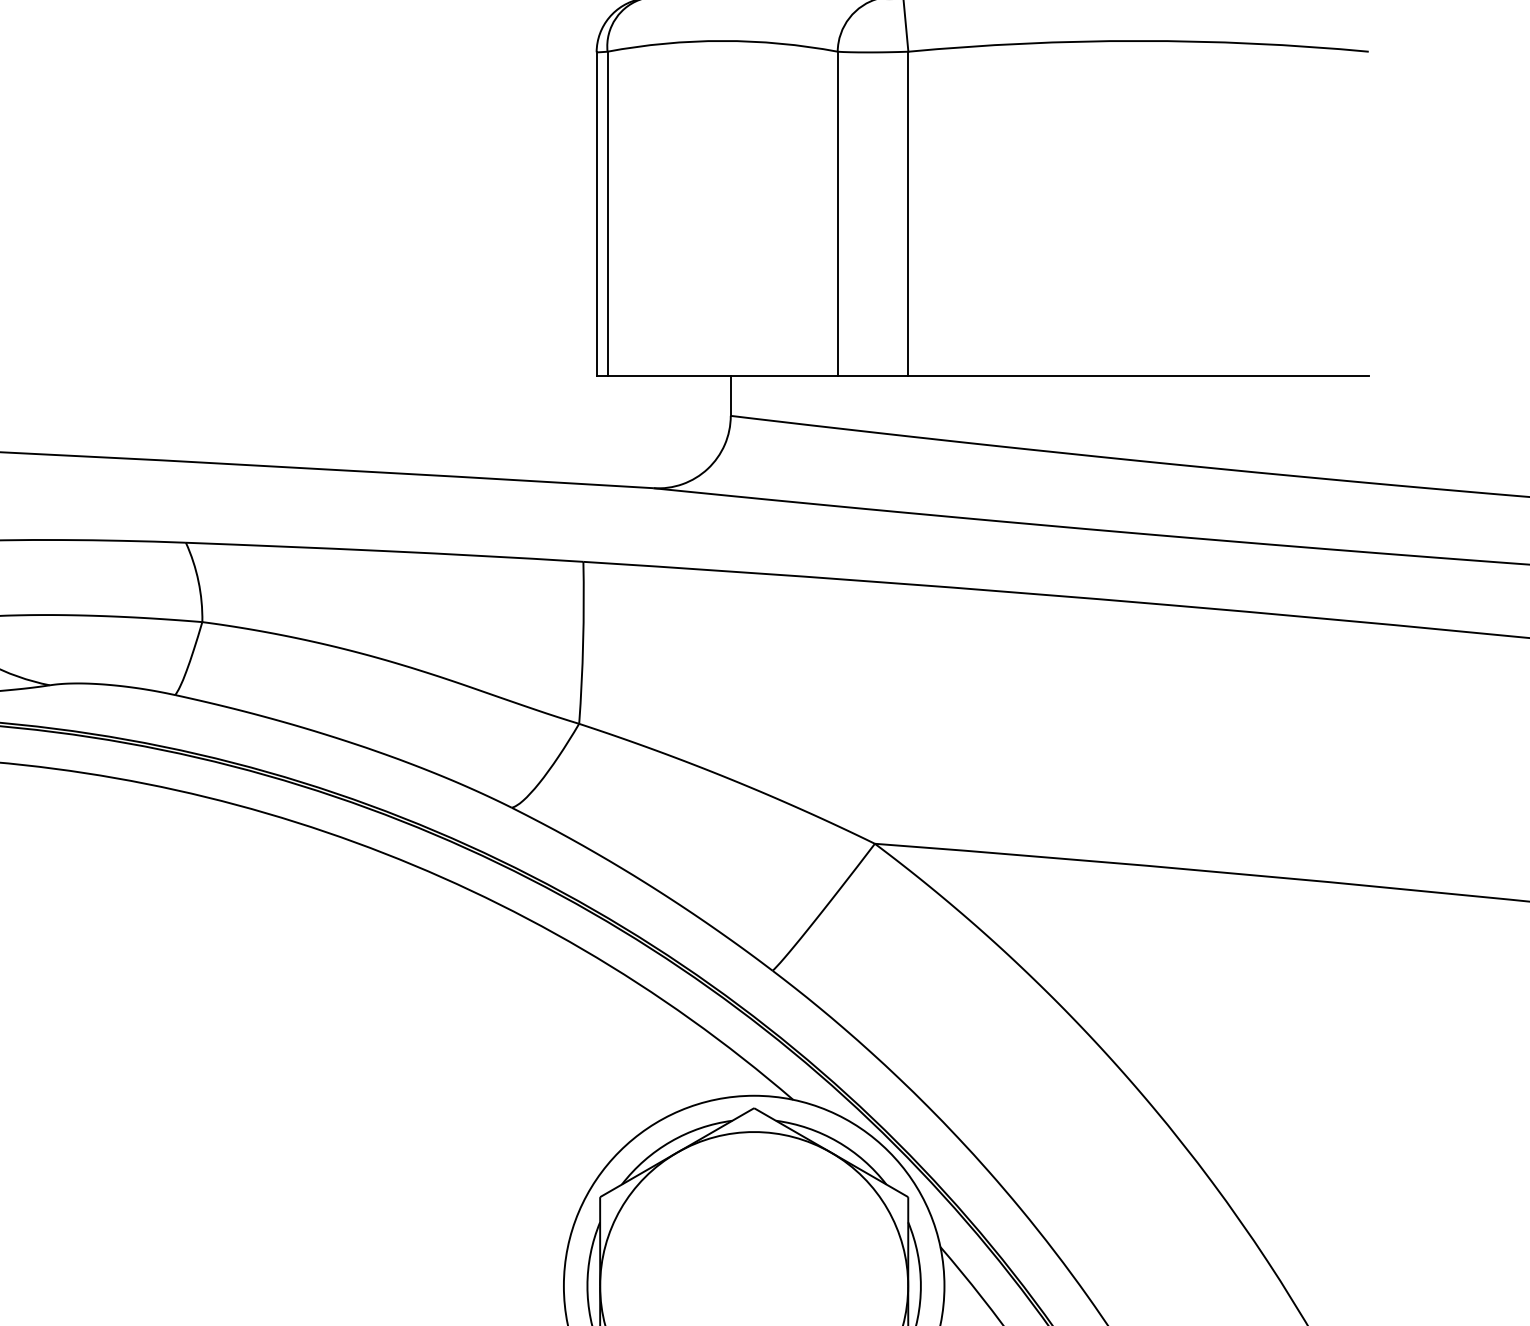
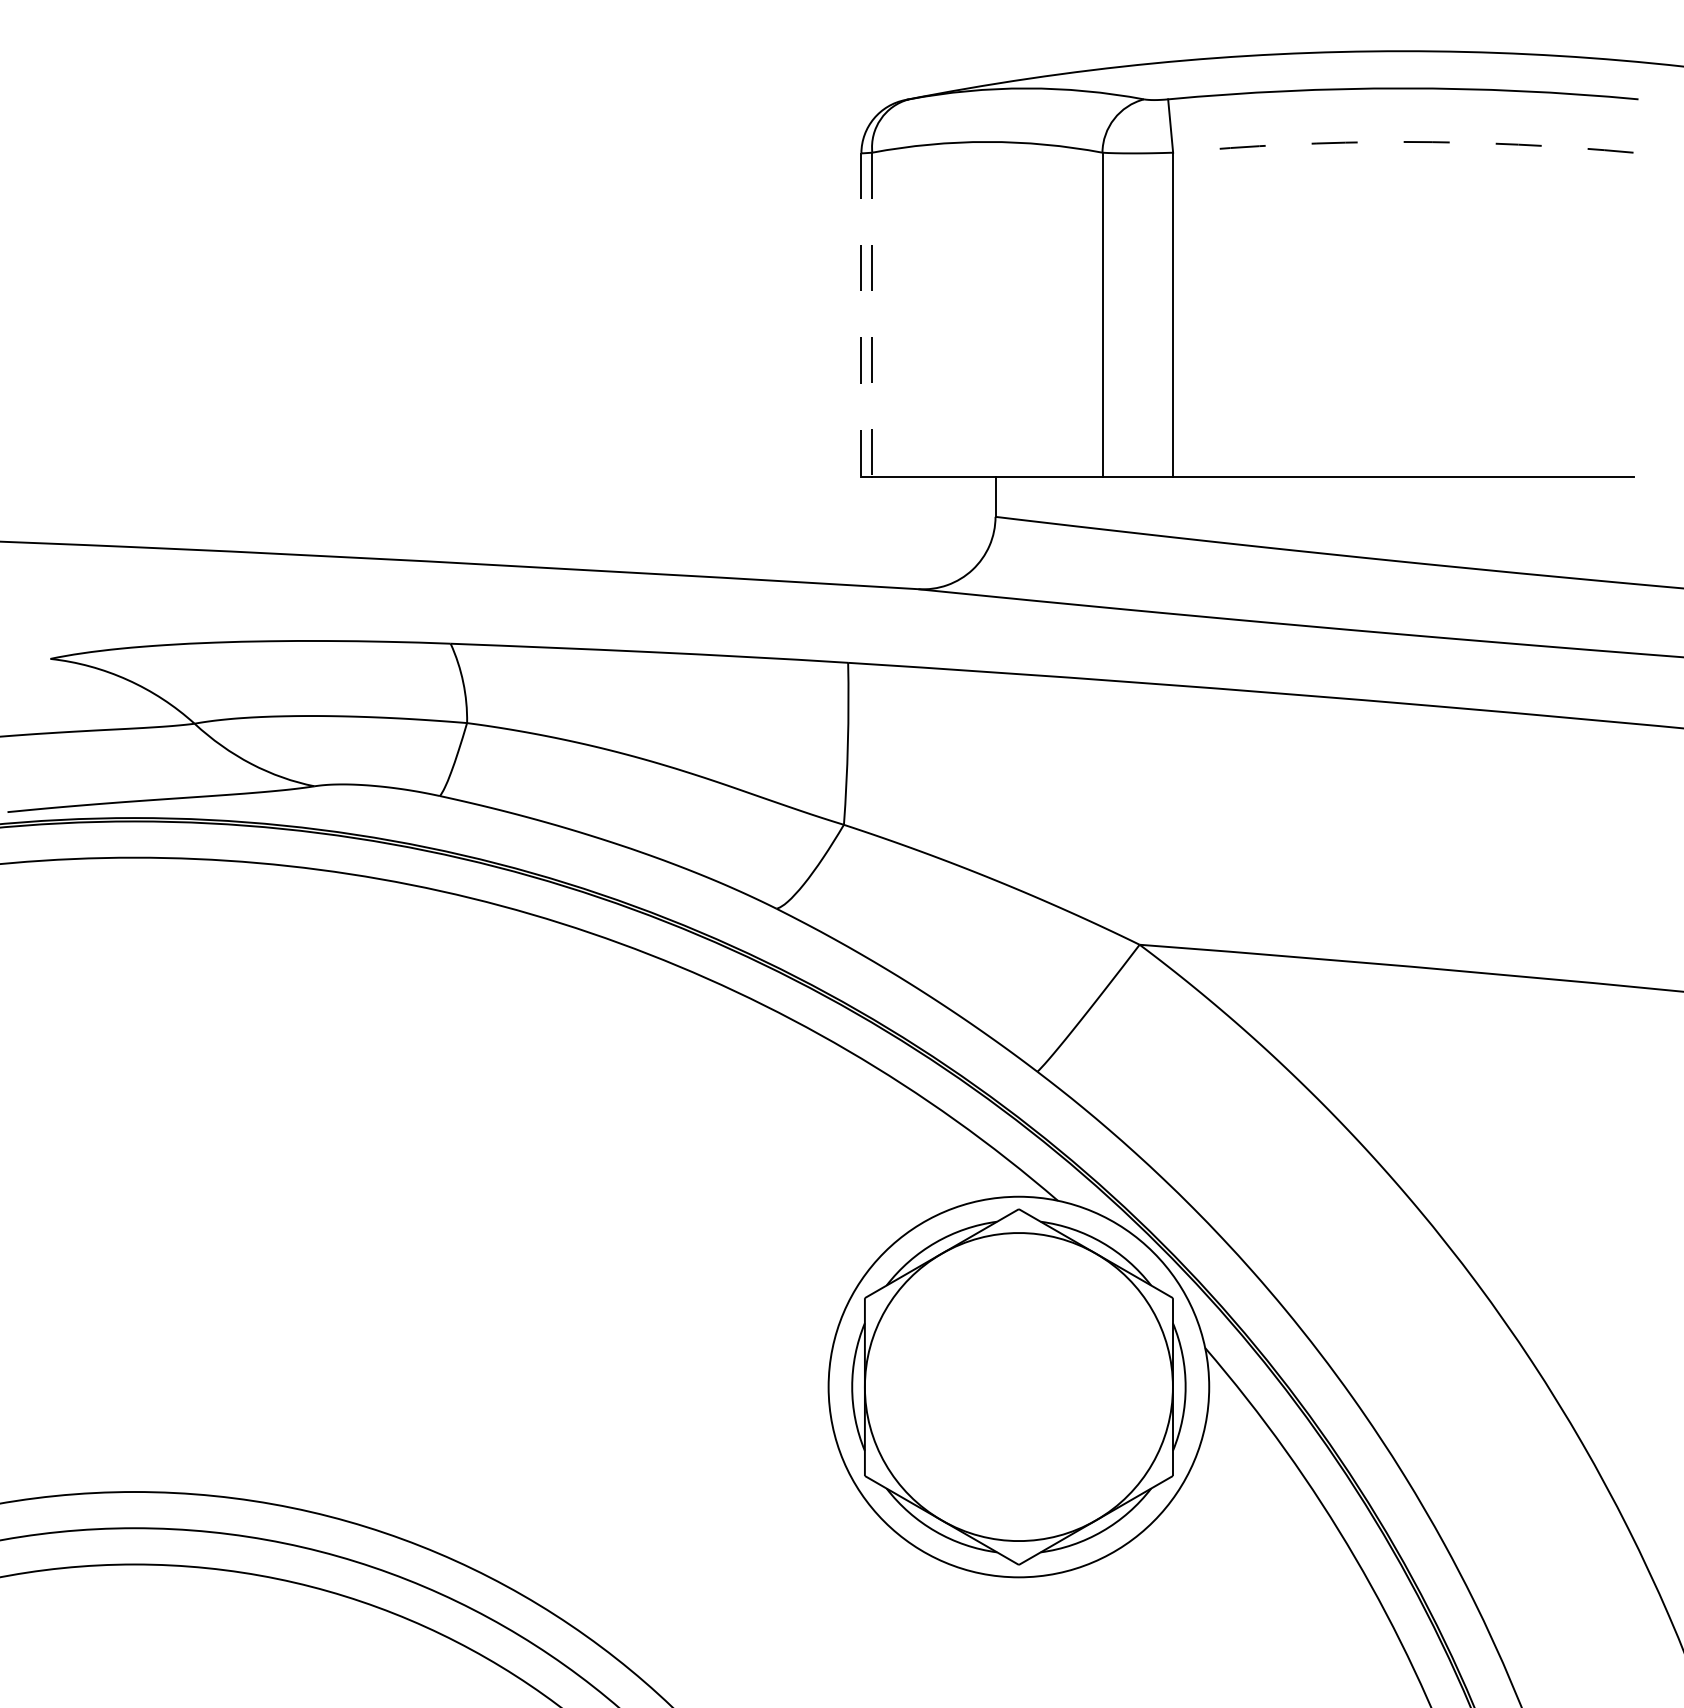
arc: (1138, 40) -> (1403, 141), solid -> dashed
line: (596, 214) -> (861, 315), solid -> dashed
line: (607, 214) -> (872, 315), solid -> dashed

